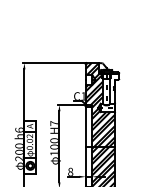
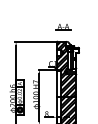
part: (95, 41) -> (63, 27), added

